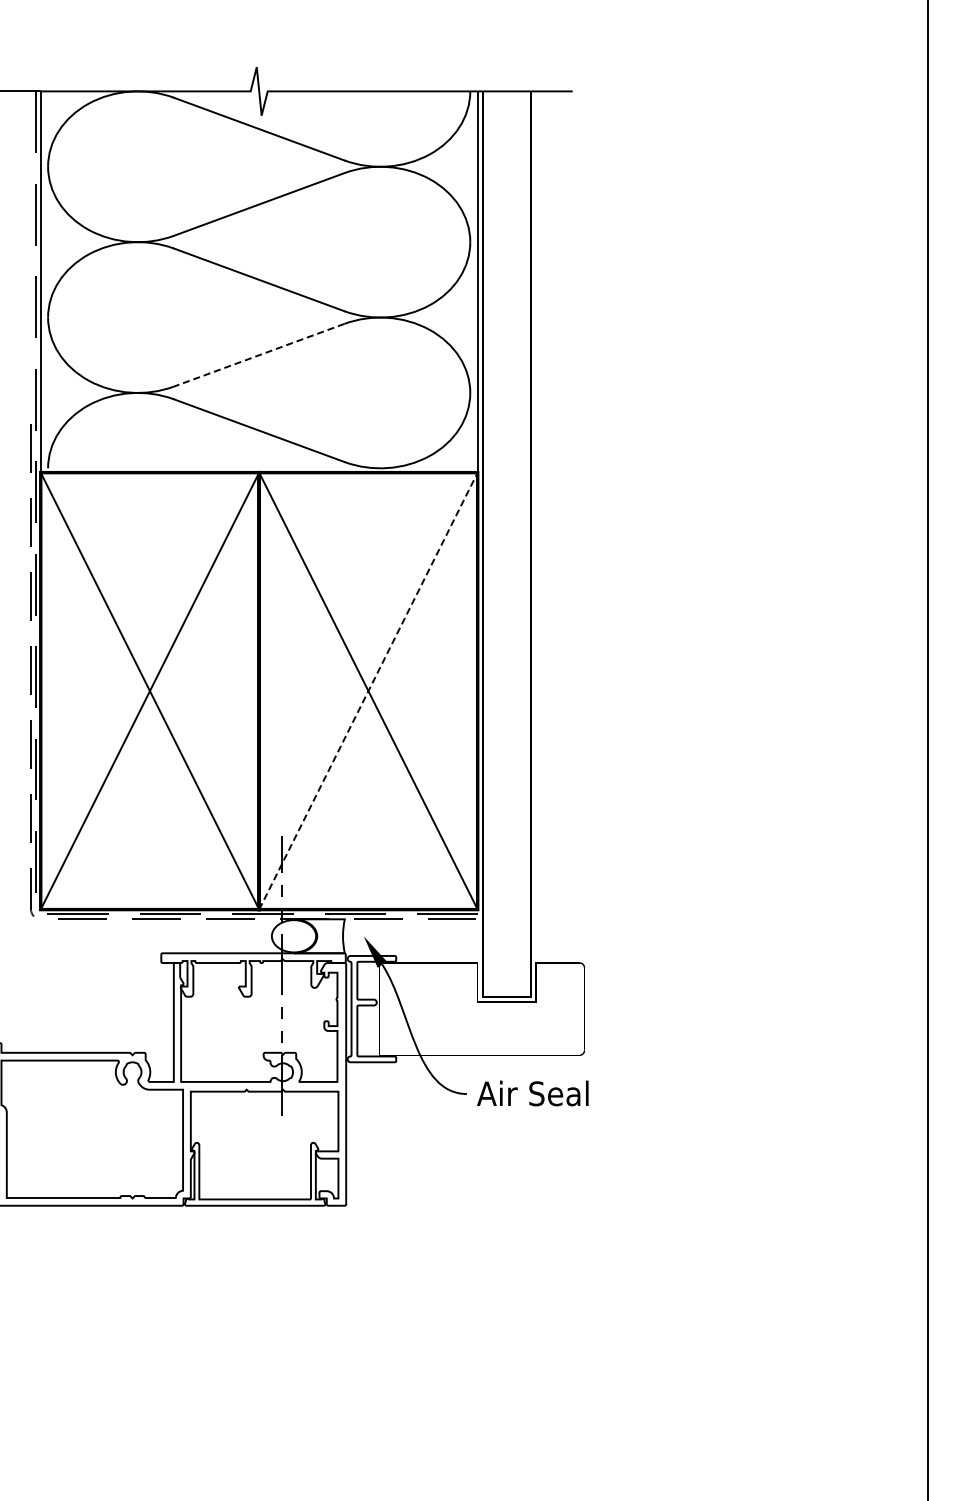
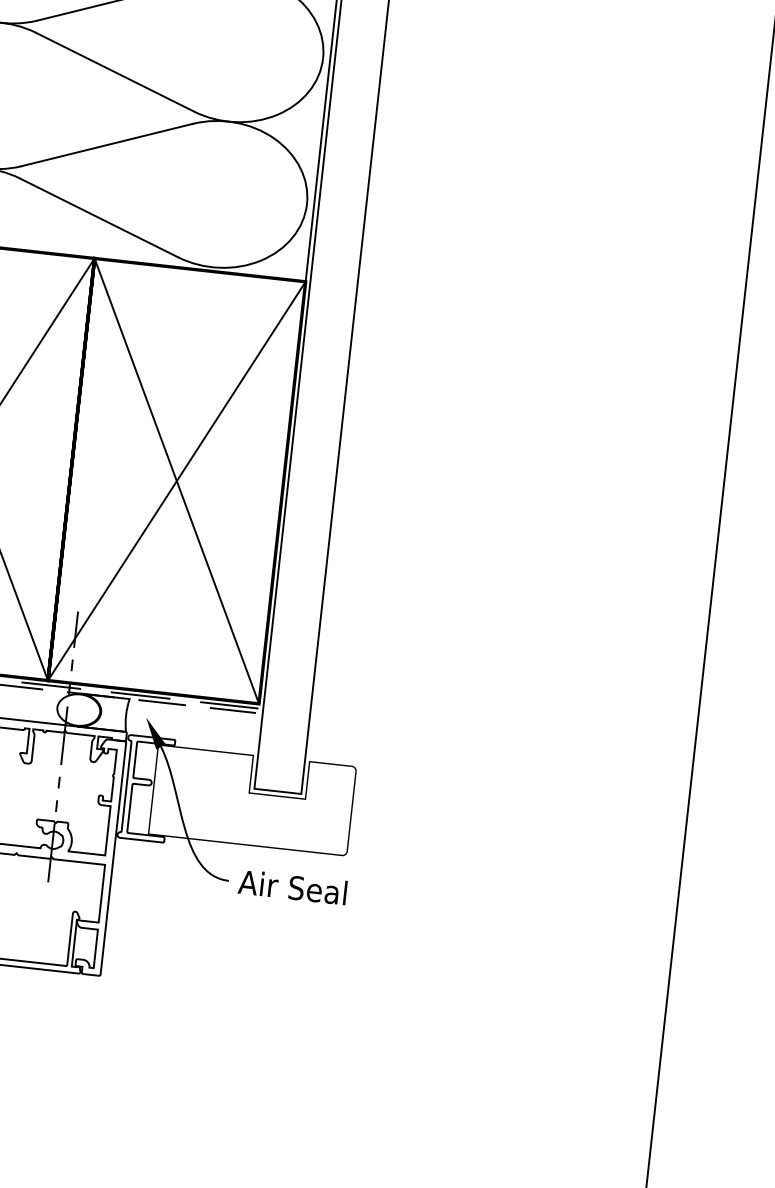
line: (259, 355) -> (107, 145), dashed -> solid
line: (368, 690) -> (176, 480), dashed -> solid

